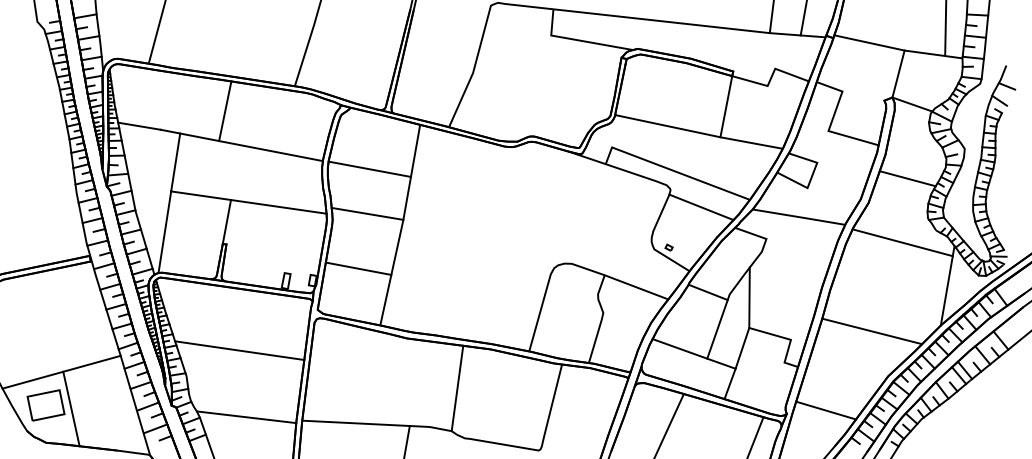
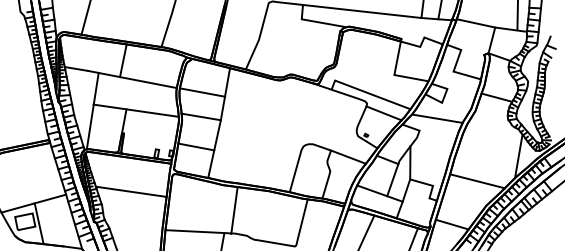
line: (667, 125) -> (365, 68), removed
line: (901, 242) -> (493, 132), removed
line: (457, 388) -> (234, 210), moved
line: (245, 417) -> (134, 228), removed

